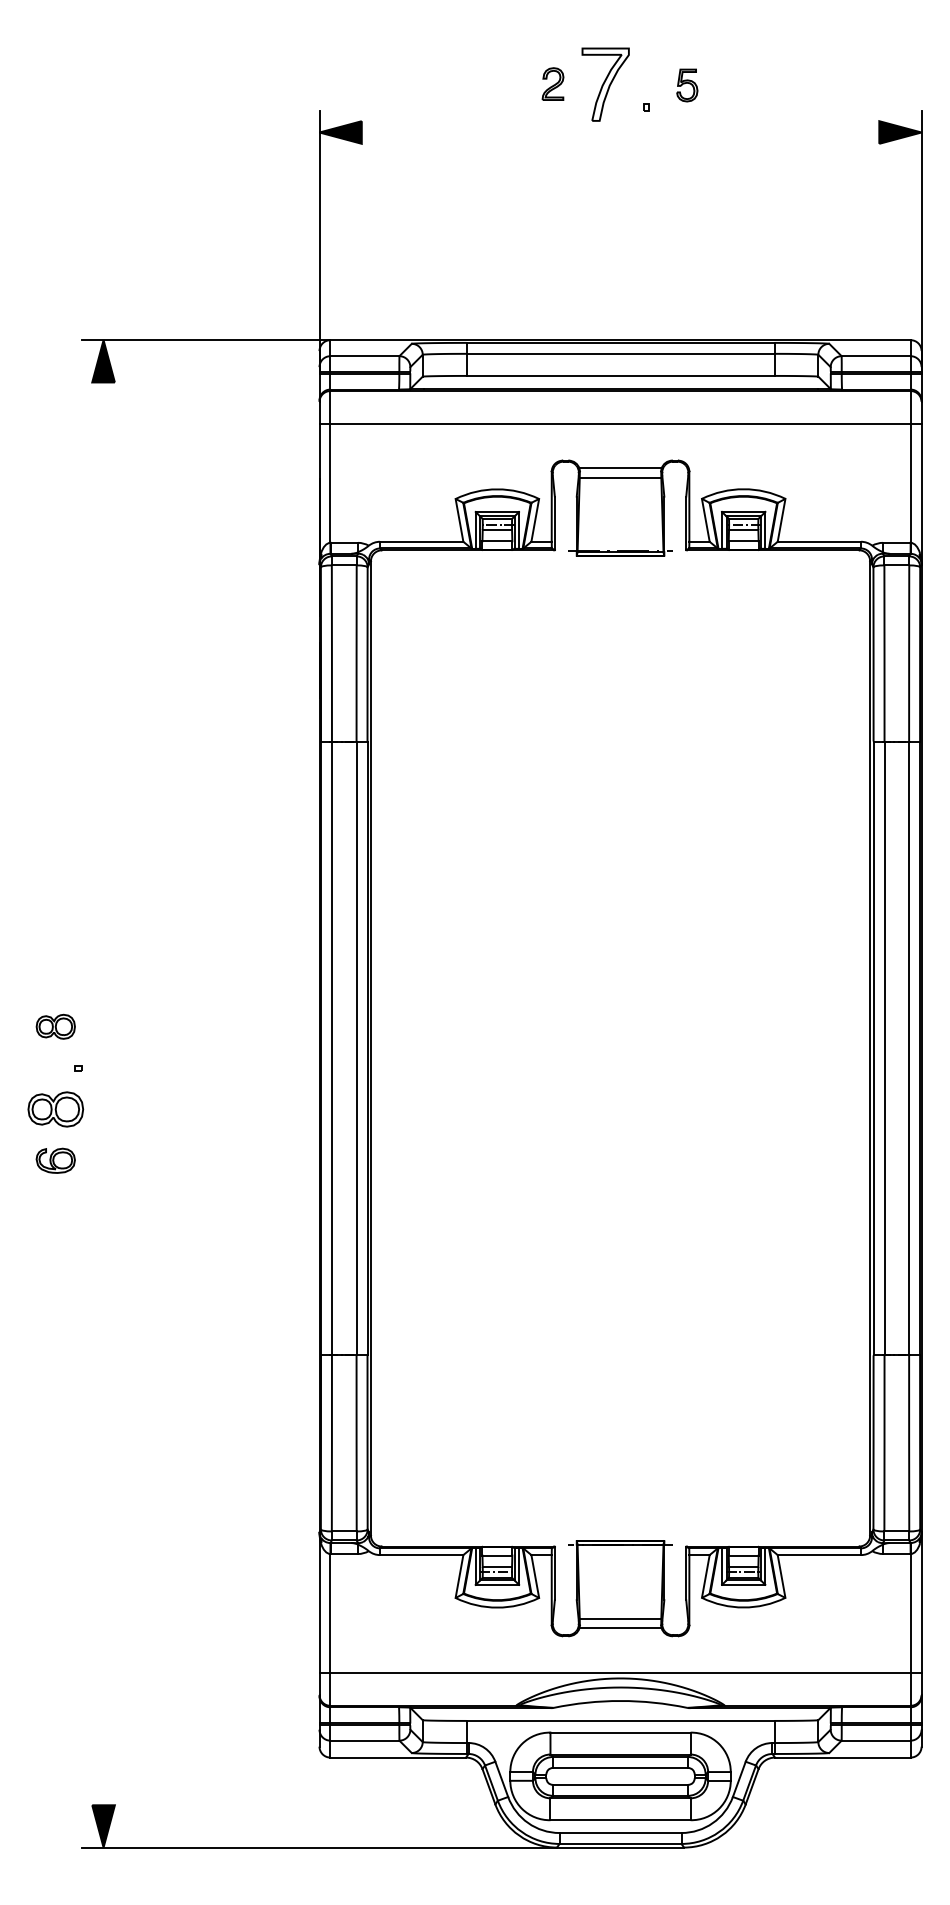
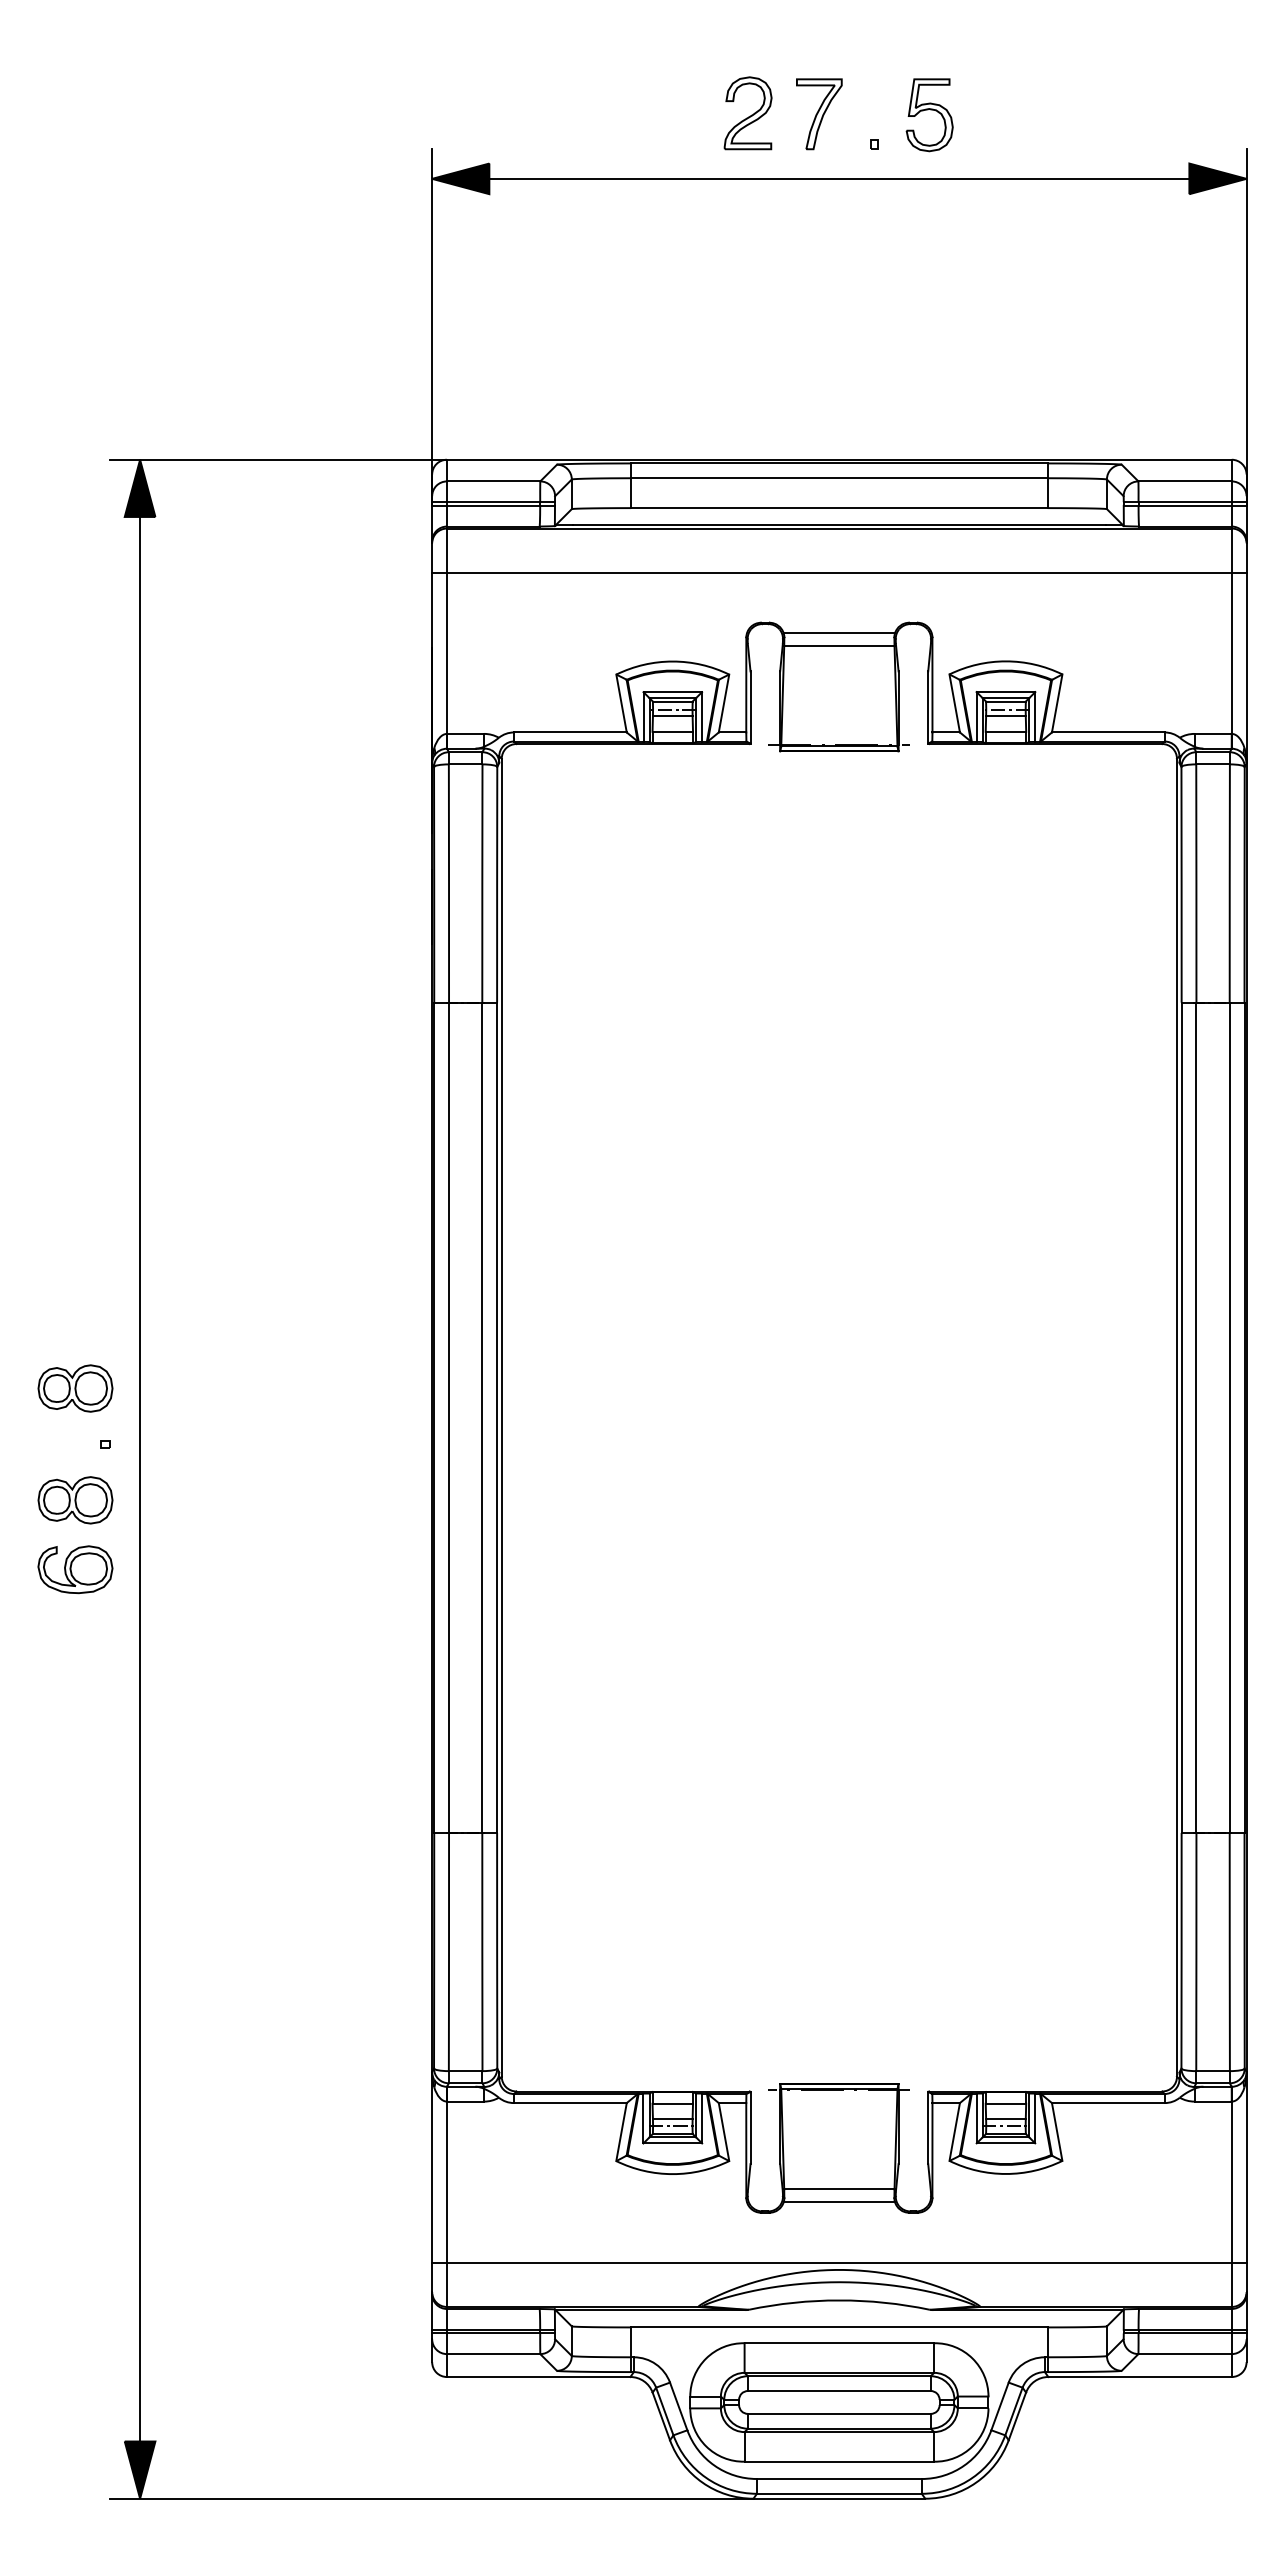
part: (552, 84) -> (747, 113), size x1.67
part: (605, 84) -> (819, 114), size x0.71
part: (687, 85) -> (929, 115), size x1.67
line: (620, 132) -> (839, 178), added
part: (55, 1026) -> (75, 1388), size x1.43
line: (103, 1093) -> (140, 1478), added
part: (55, 1160) -> (75, 1569), size x1.43

